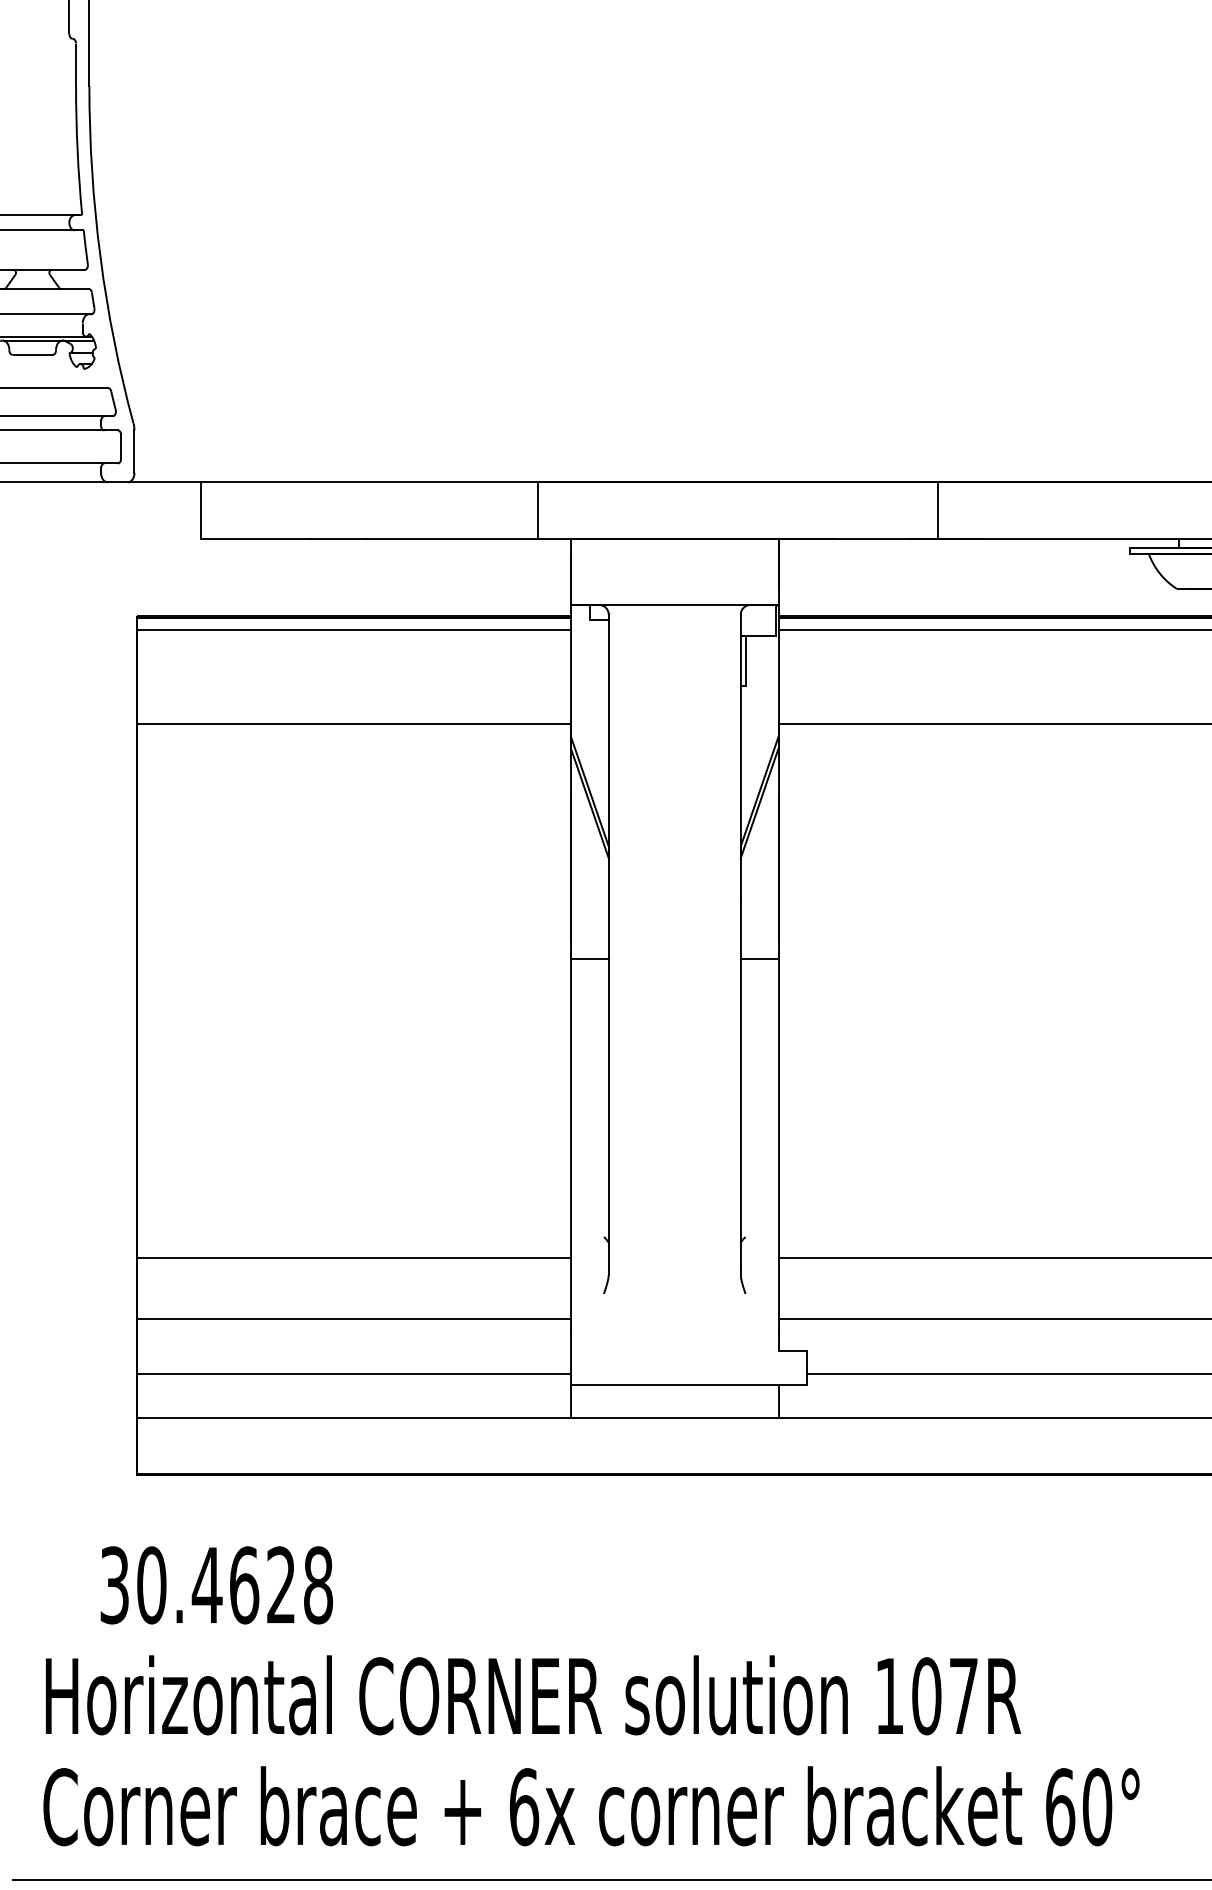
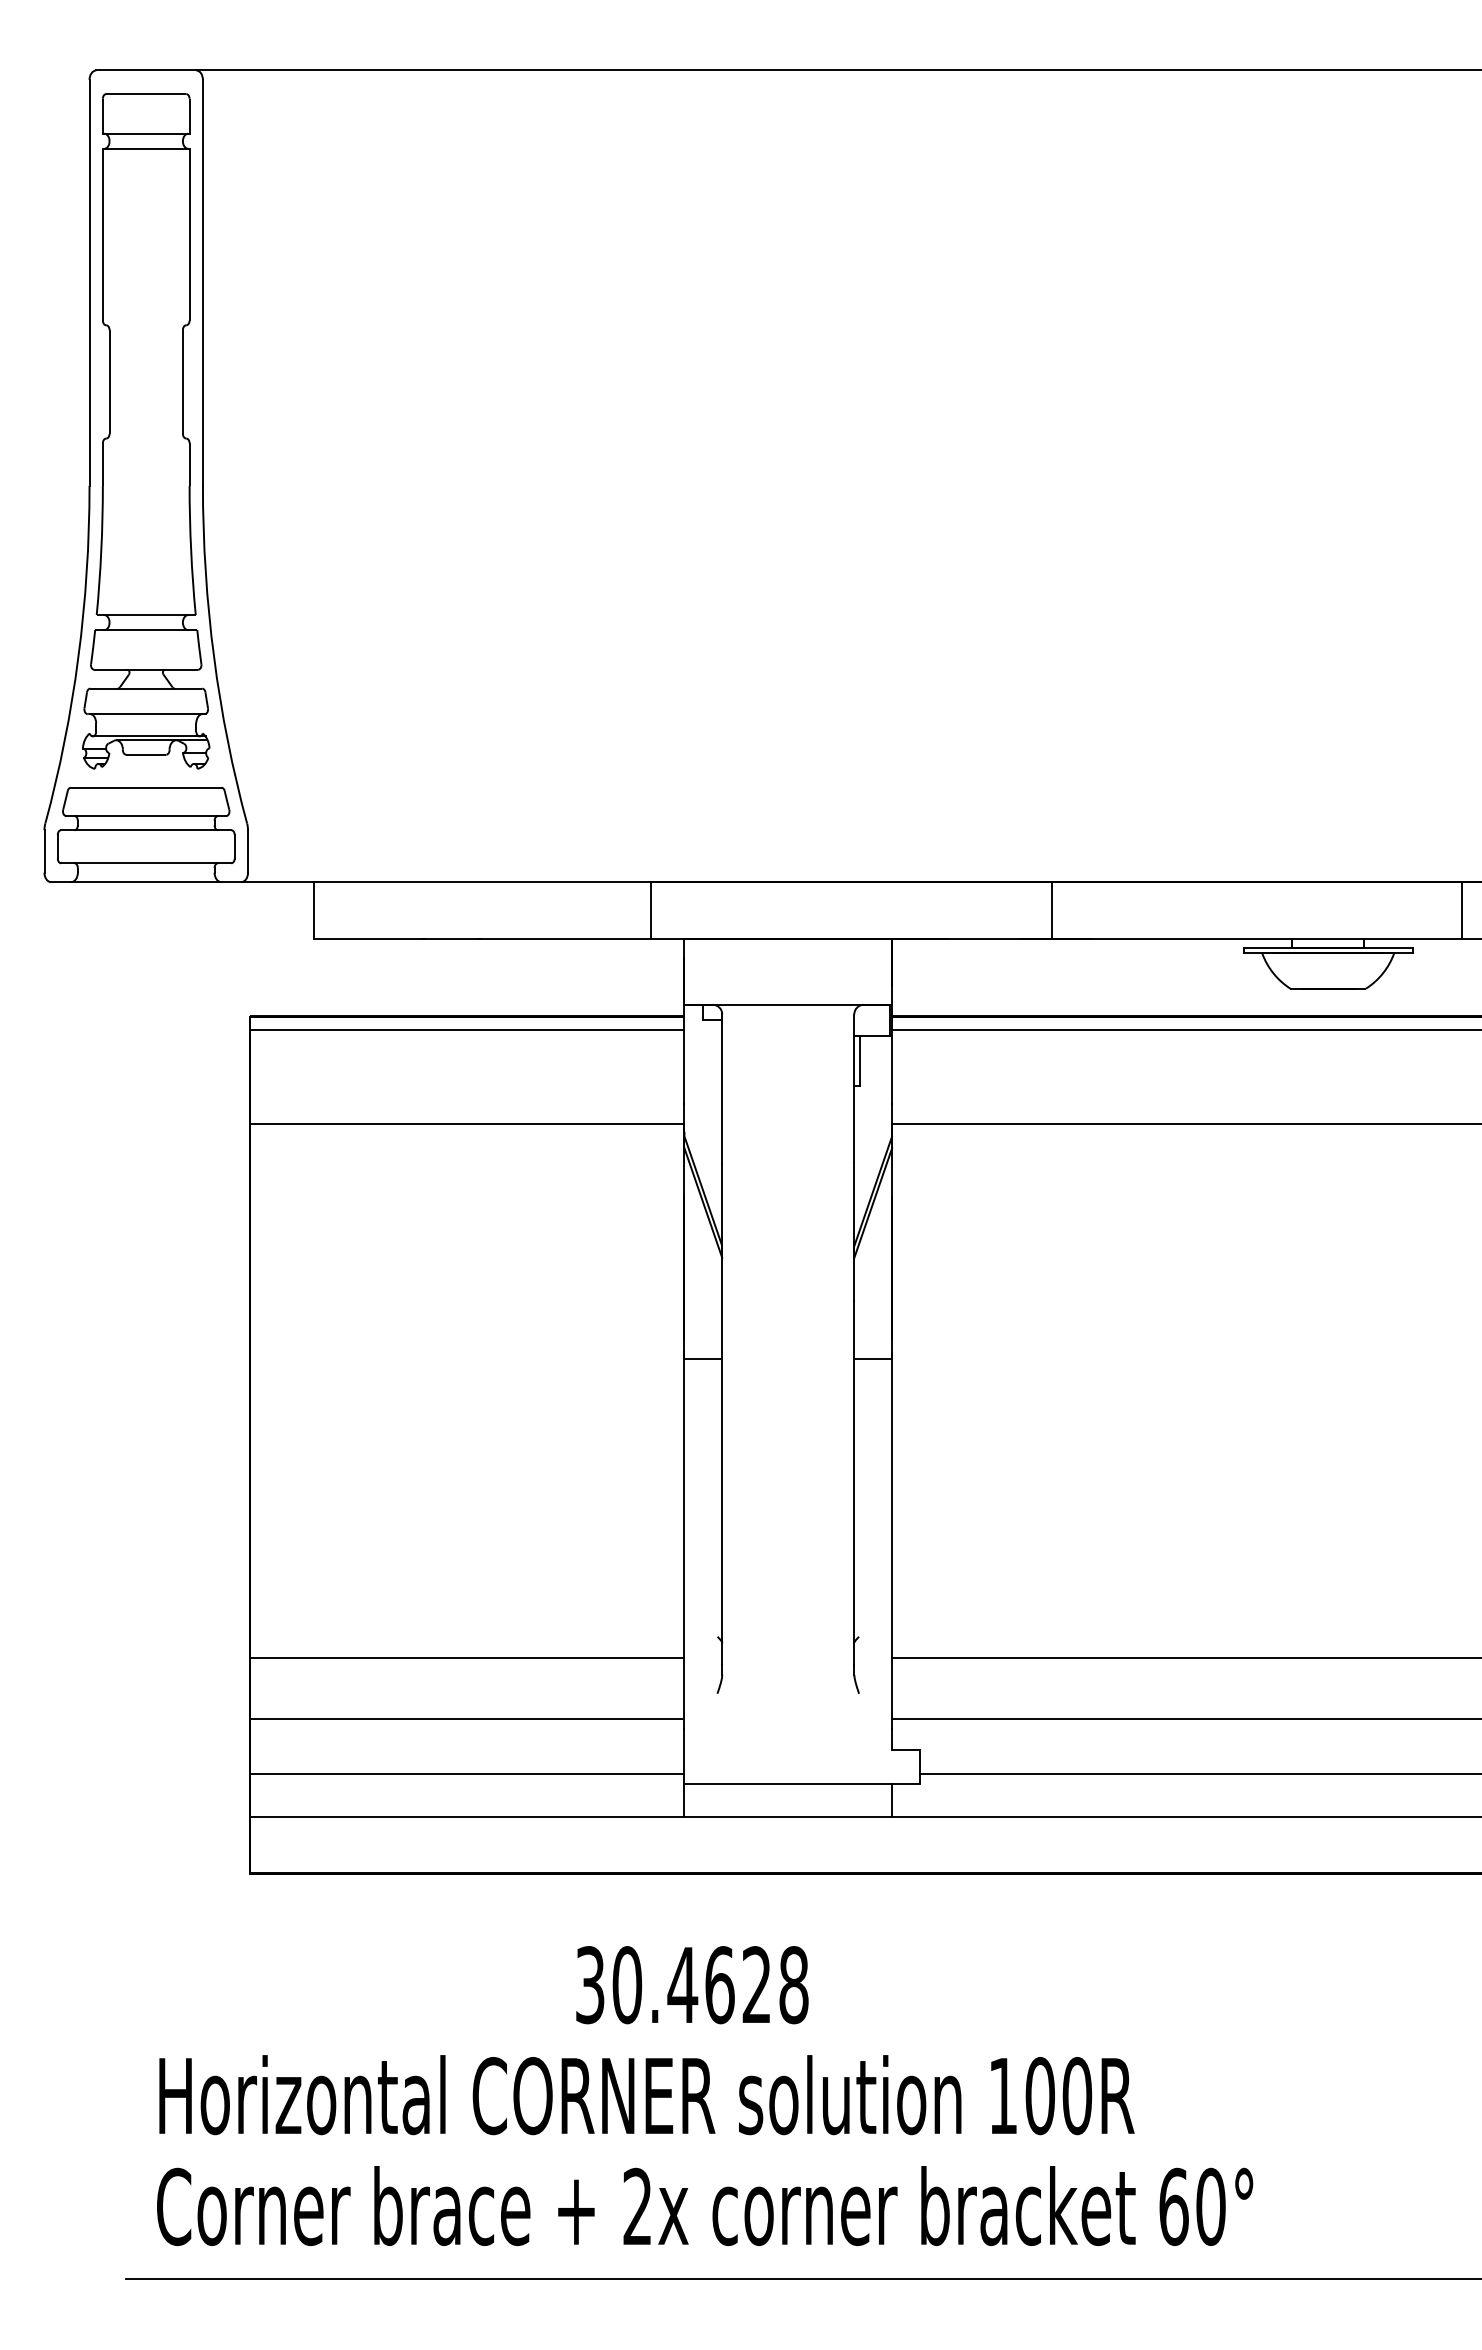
text: (216, 1585) -> (692, 1985), moved
text: (963, 1696) -> (1077, 2096), 107R -> 100R
text: (523, 1806) -> (637, 2206), 6x -> 2x

